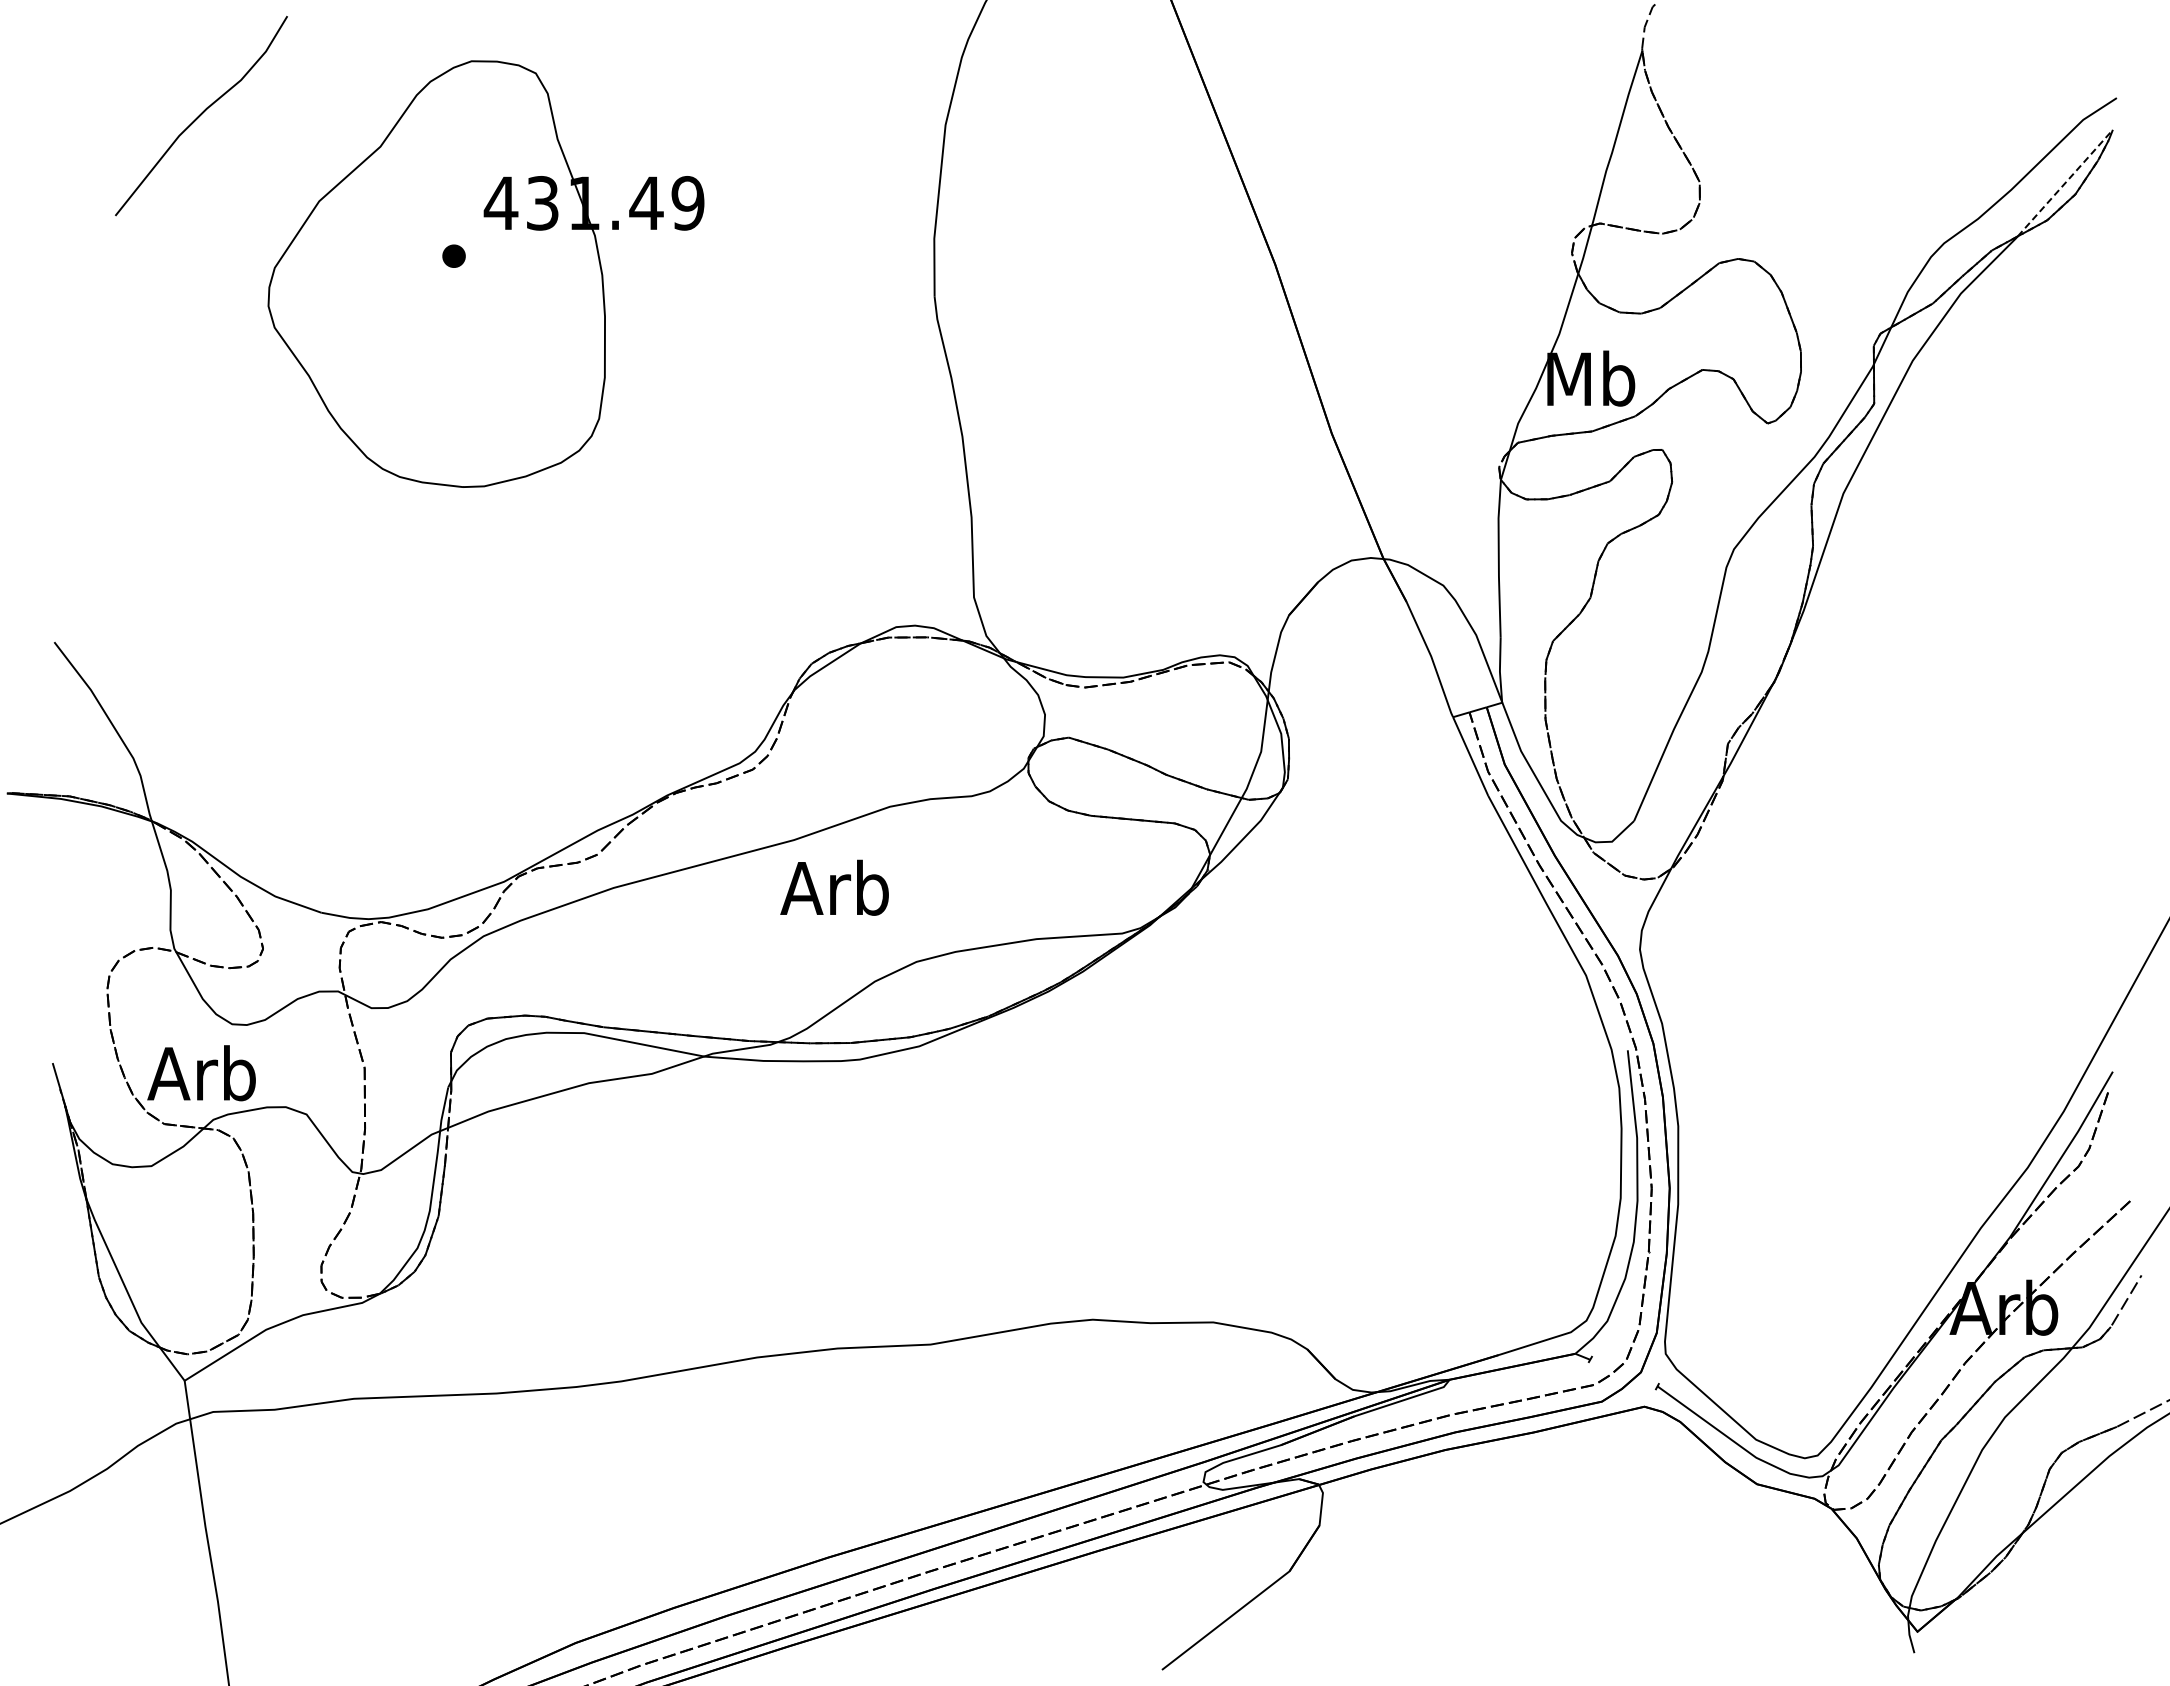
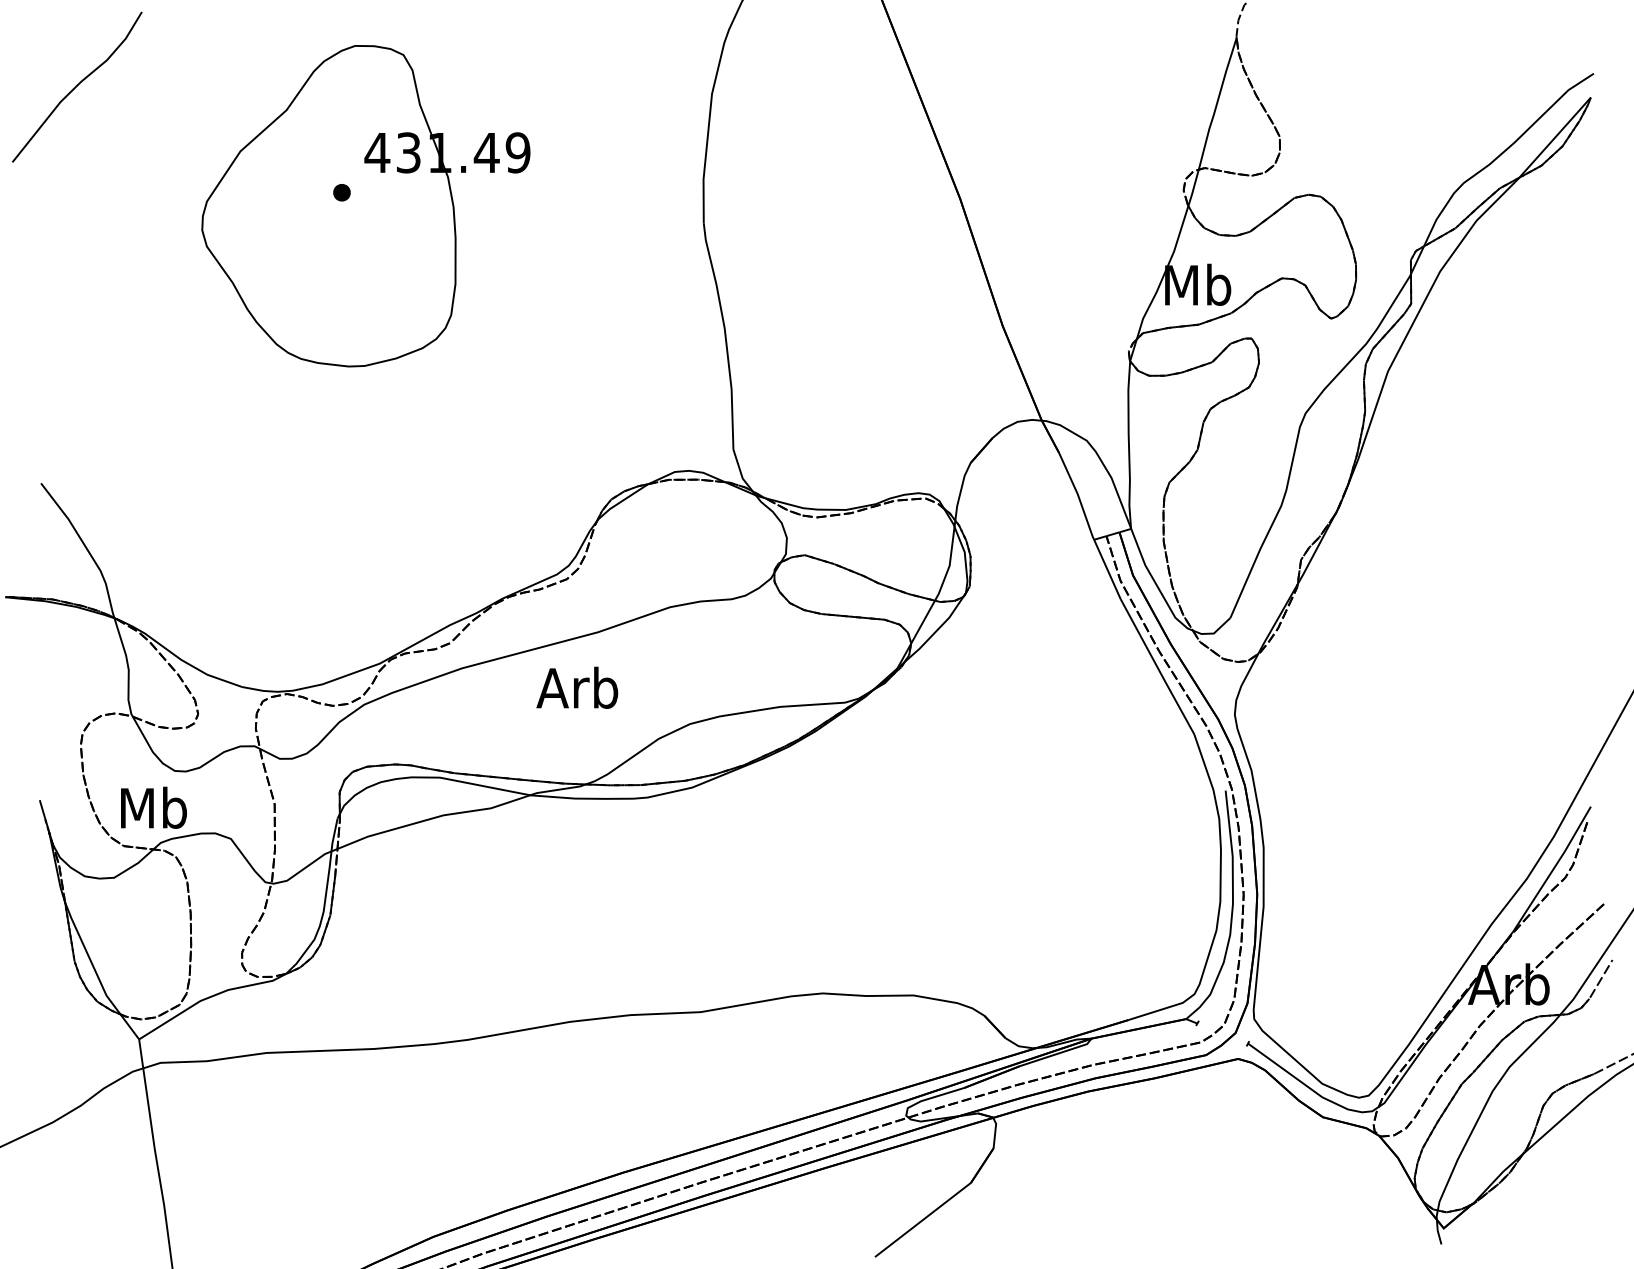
curve: (201, 115) -> (77, 86), moved
line: (2065, 182) -> (1555, 137), dashed -> solid
text: (834, 887) -> (577, 687), moved
text: (201, 1073) -> (151, 808), Arb -> Mb

